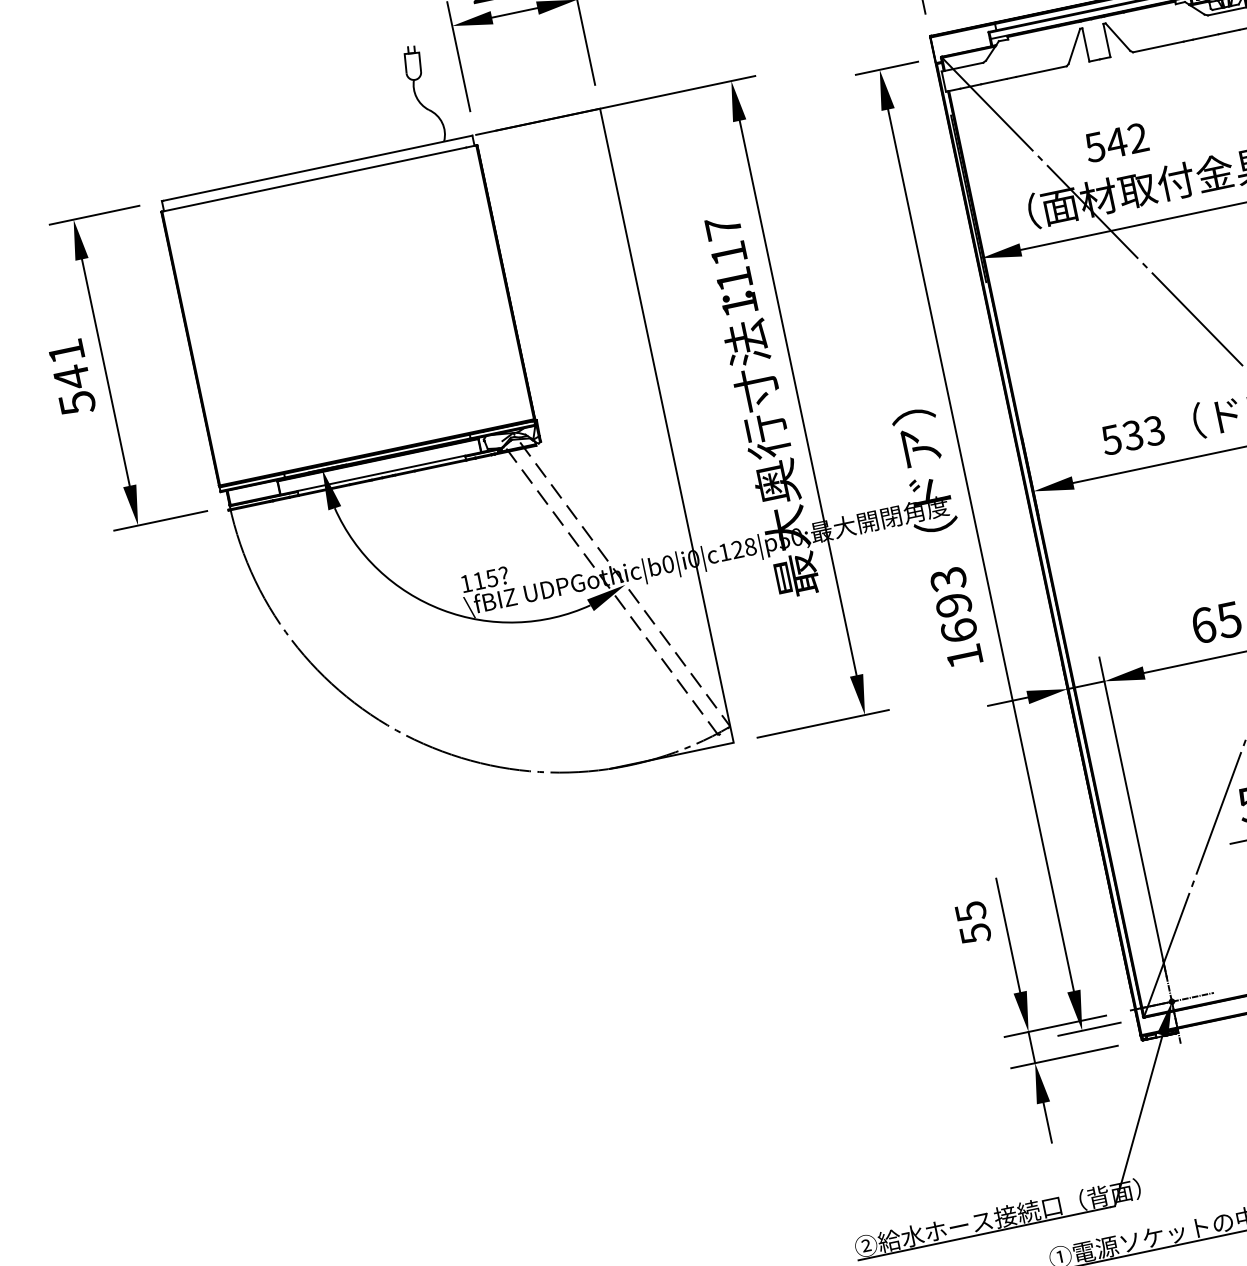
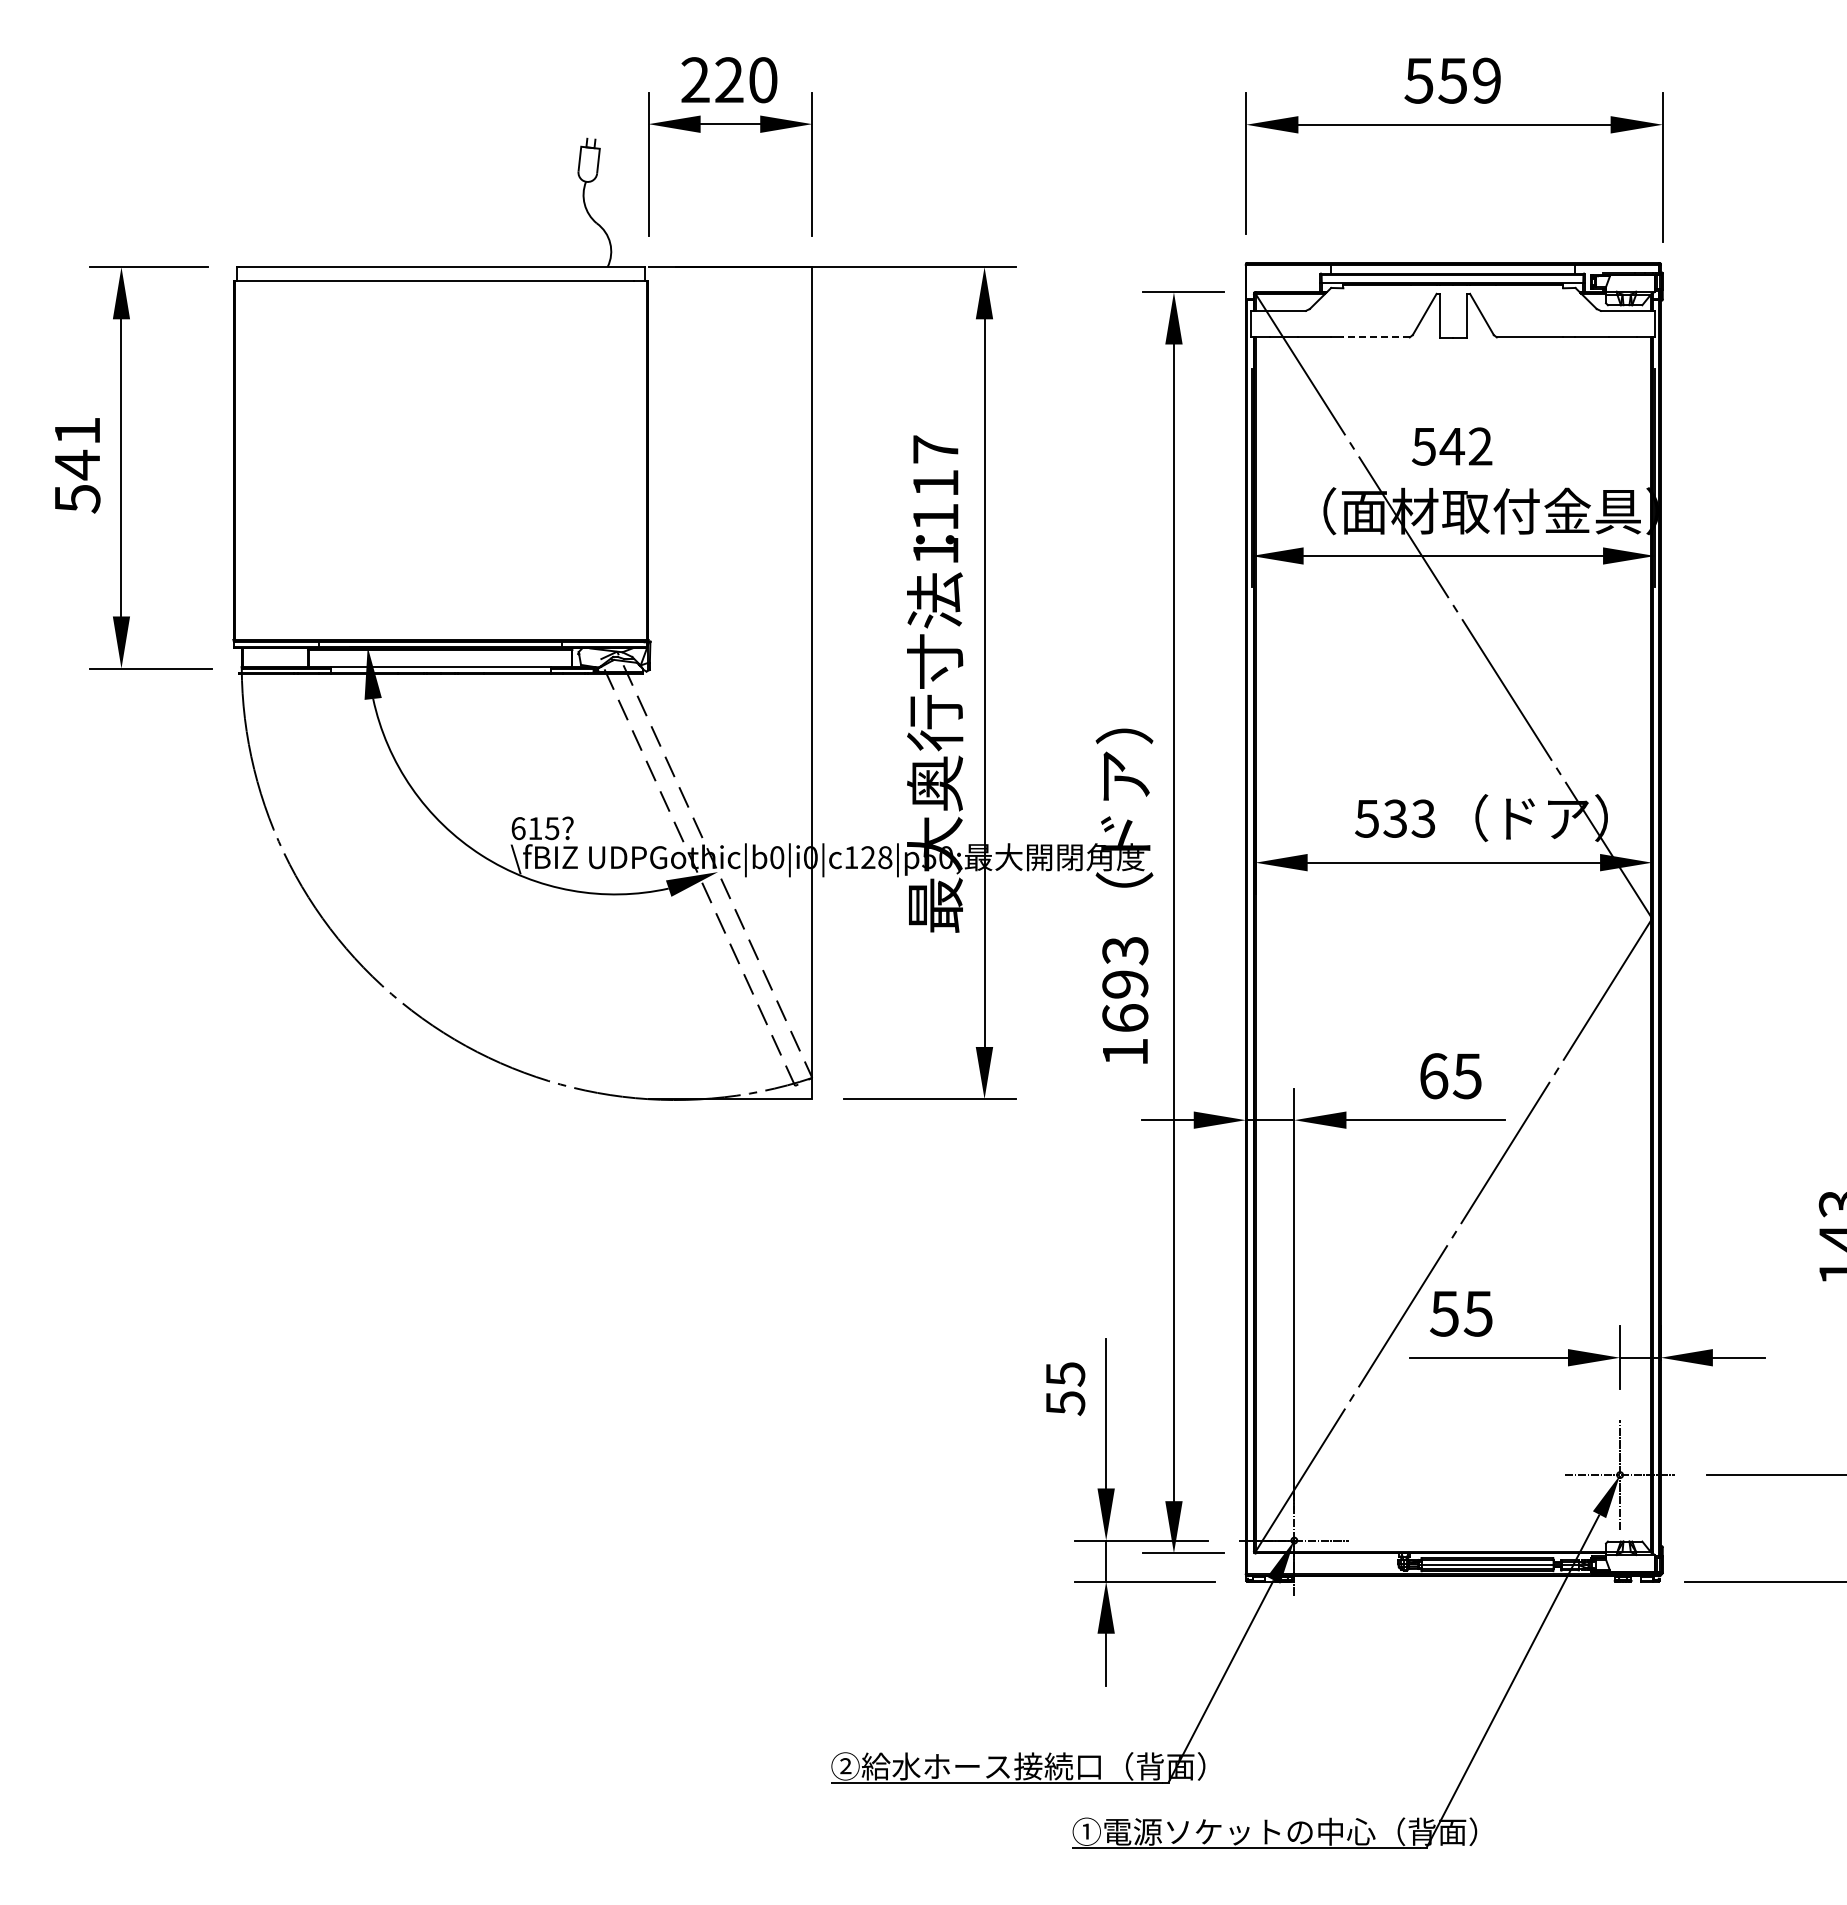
line: (1041, 71) -> (1376, 337), solid -> dashed
text: (466, 583) -> (518, 828), 115? -> 615?

